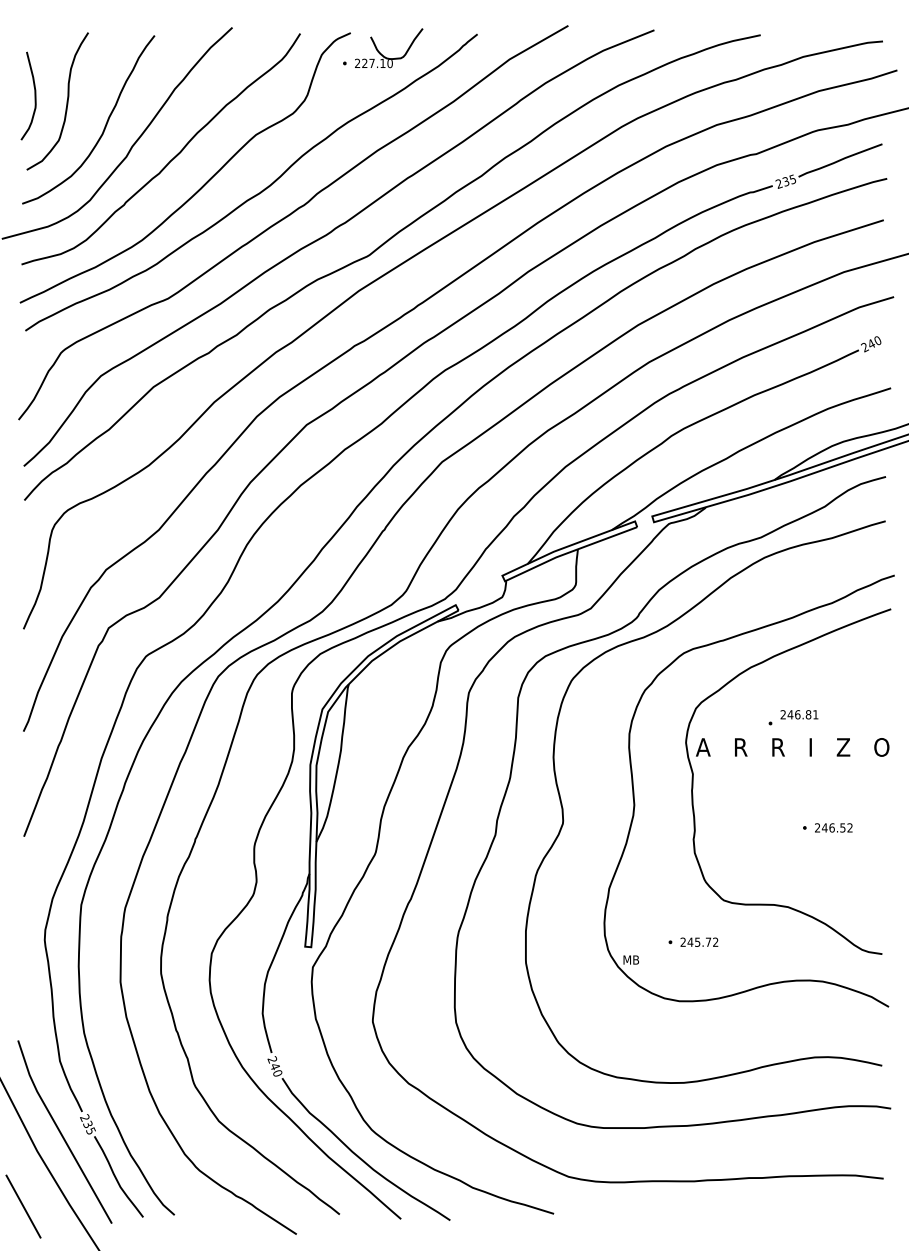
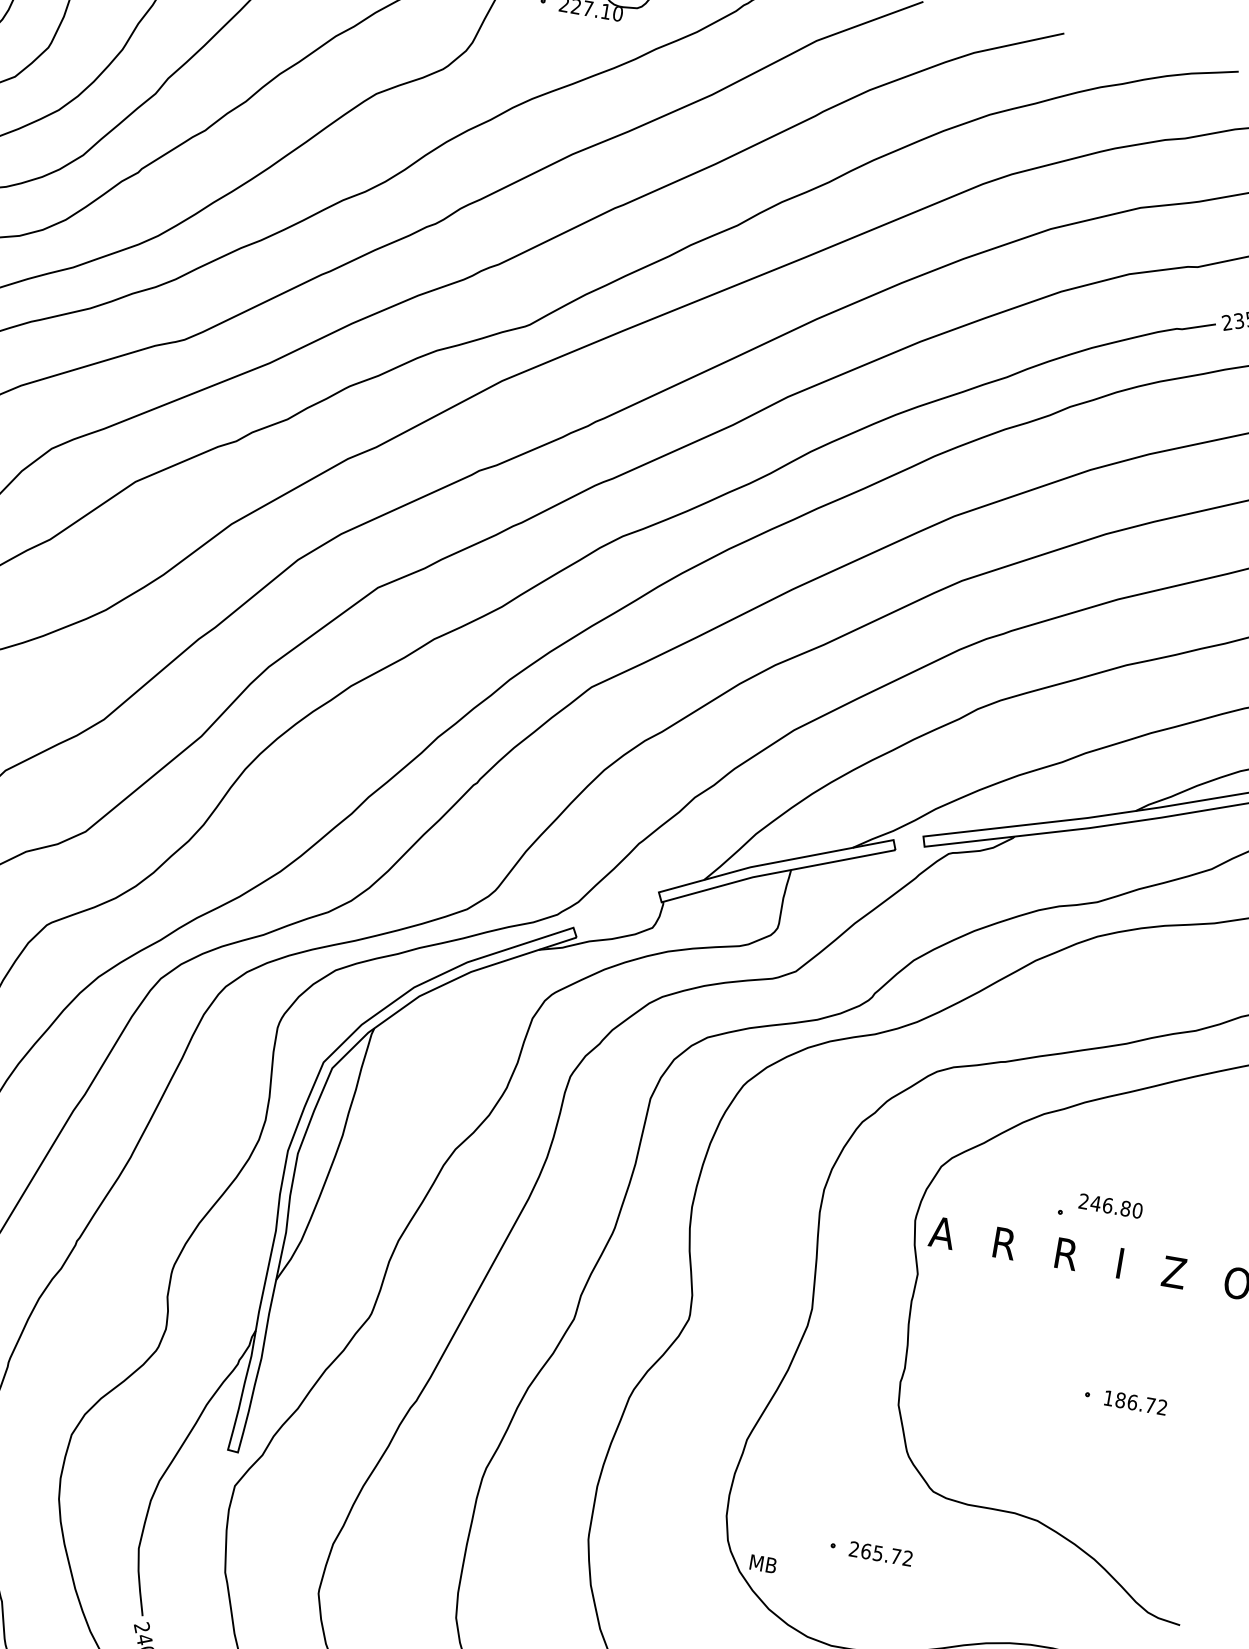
text: (815, 714) -> (1137, 1210), 246.81 -> 246.80
text: (830, 827) -> (1130, 1401), 246.52 -> 186.72
text: (690, 941) -> (866, 1550), 245.72 -> 265.72

